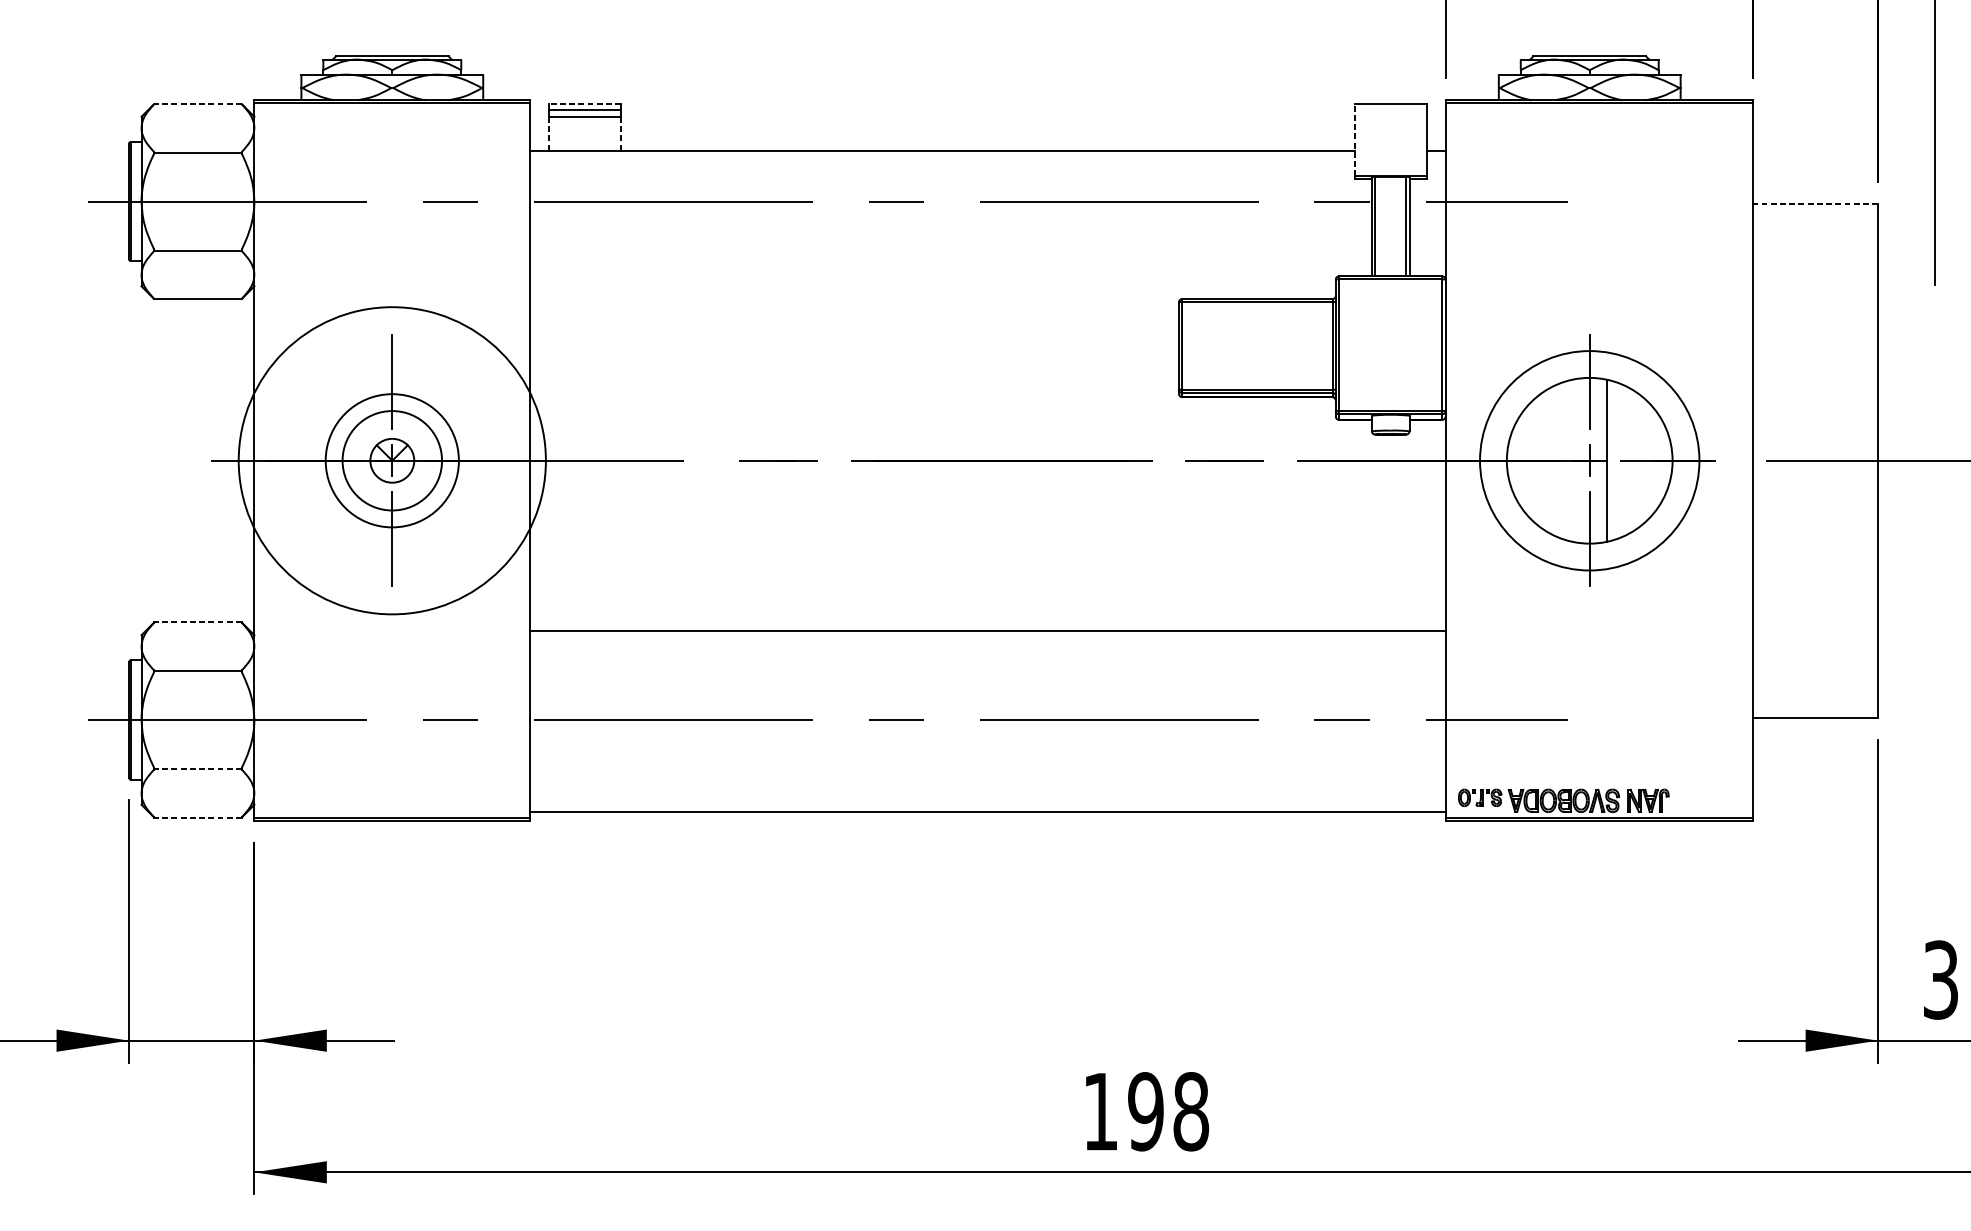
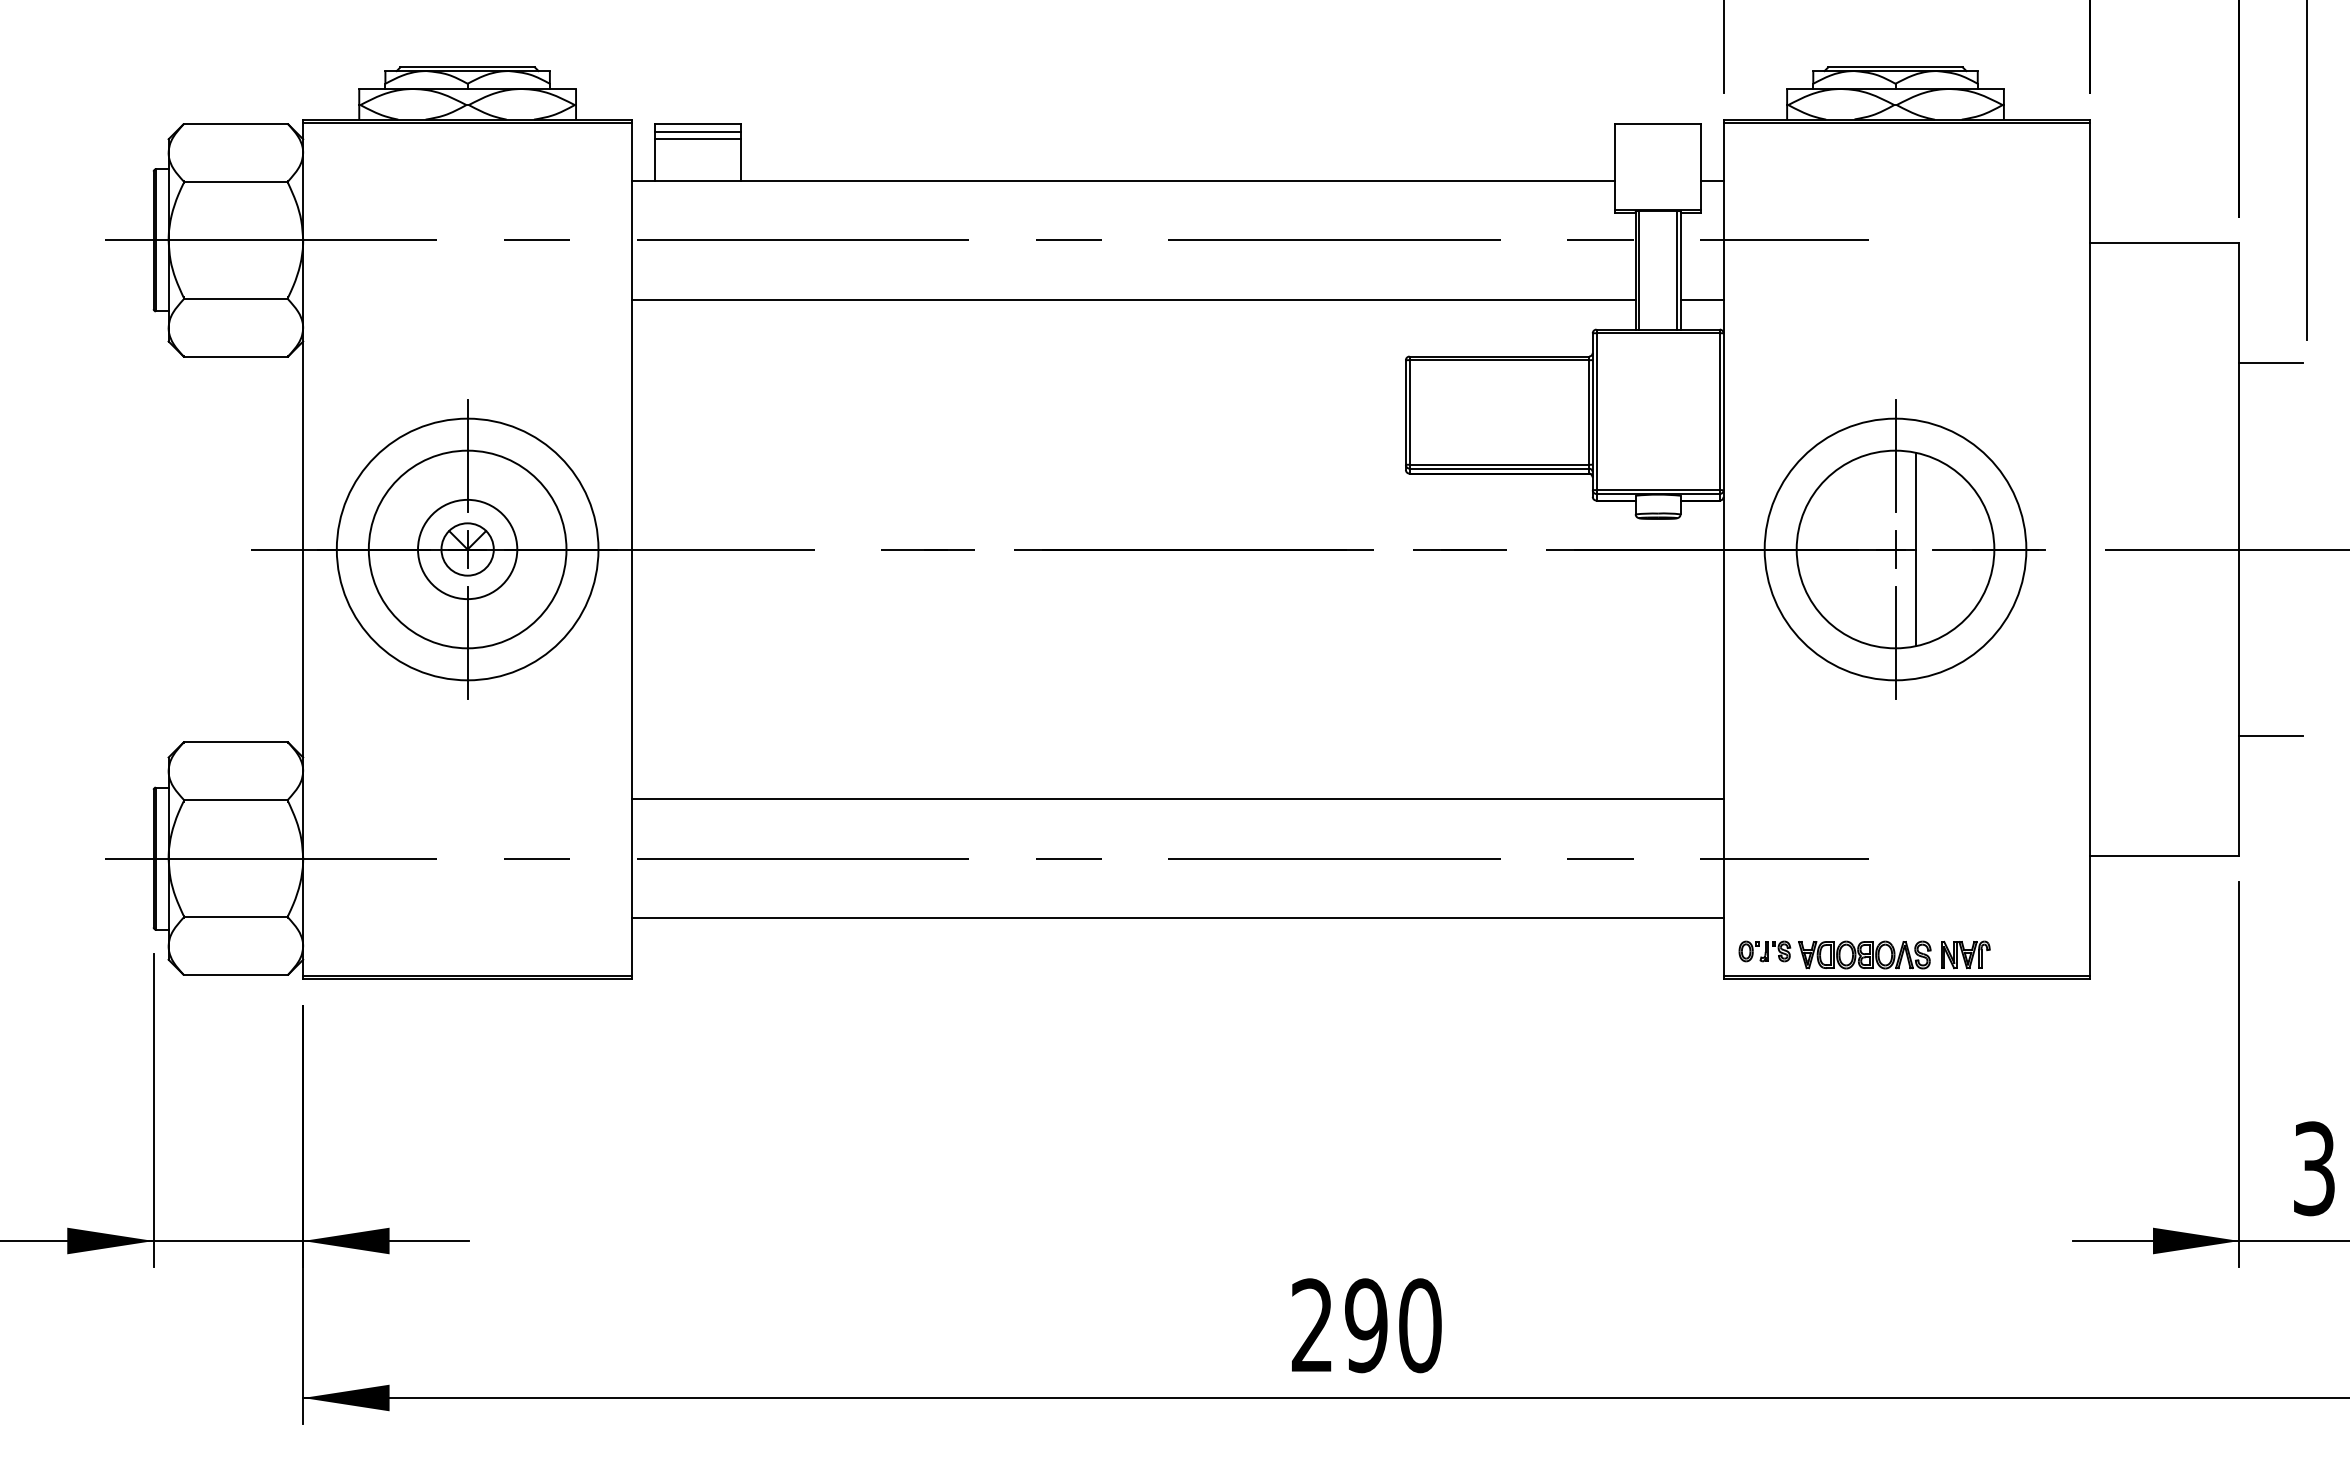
line: (197, 103) -> (235, 123), dashed -> solid
line: (585, 104) -> (697, 124), dashed -> solid
line: (549, 134) -> (654, 160), dashed -> solid
line: (621, 134) -> (740, 160), dashed -> solid
line: (1354, 140) -> (1615, 167), dashed -> solid
line: (1815, 204) -> (2164, 243), dashed -> solid
line: (950, 251) -> (1133, 300), added
line: (1427, 251) -> (1701, 300), added
line: (1904, 303) -> (2270, 362), added
circle: (392, 460) -> (467, 549), size x0.62
circle: (392, 460) -> (467, 549), size x0.71
circle: (392, 460) -> (467, 549), size x1.67
line: (1904, 617) -> (2270, 736), added
line: (197, 621) -> (235, 741), dashed -> solid
line: (987, 631) -> (1177, 798), moved
line: (197, 769) -> (235, 917), dashed -> solid
line: (987, 812) -> (1177, 918), moved
line: (197, 818) -> (235, 975), dashed -> solid
text: (1146, 1111) -> (1366, 1325), 198 -> 290

